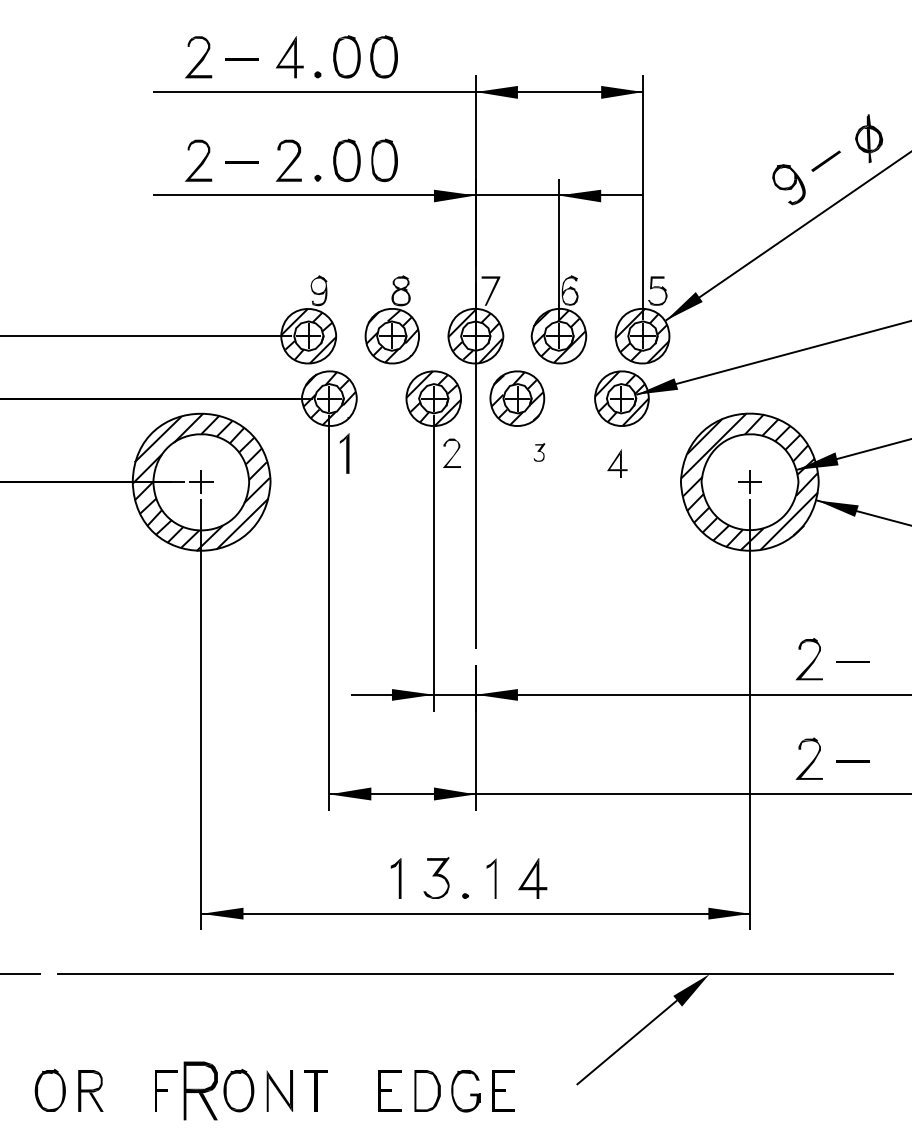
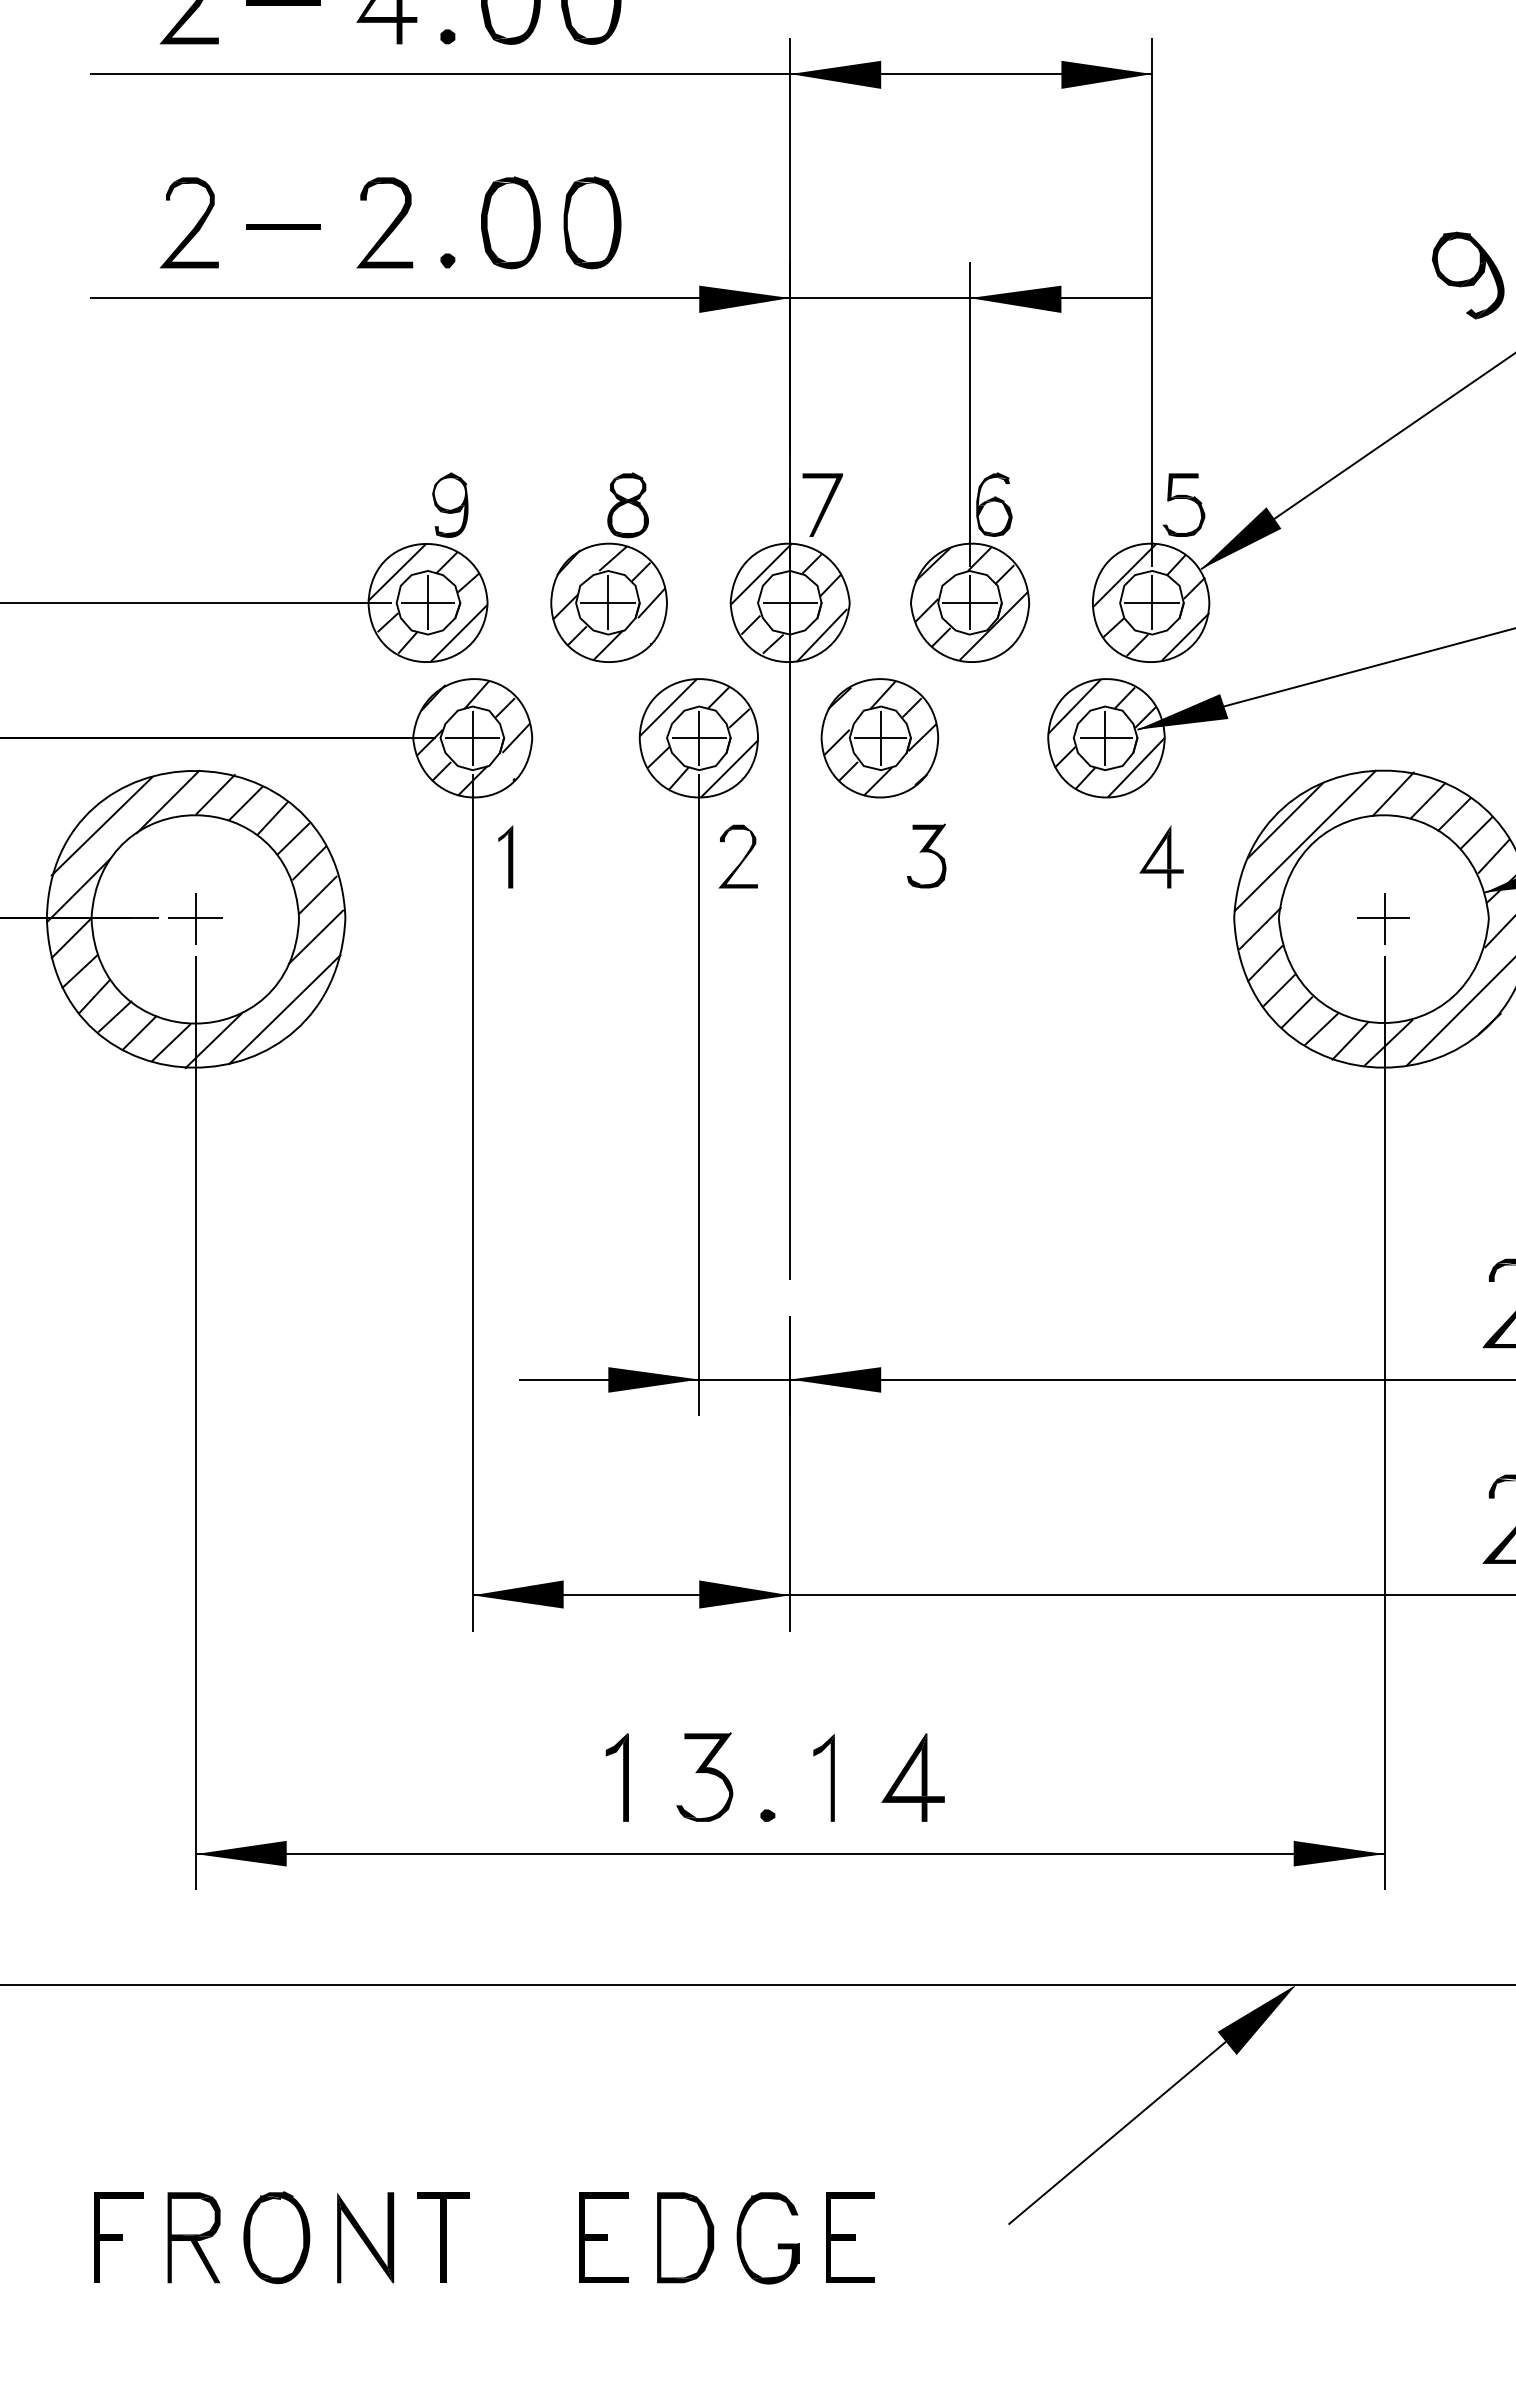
part: (539, 452) -> (927, 854), size x1.67
part: (344, 453) -> (505, 856), size x0.71
part: (617, 463) -> (1161, 856), moved
part: (200, 1090) -> (193, 2236), size x0.71

